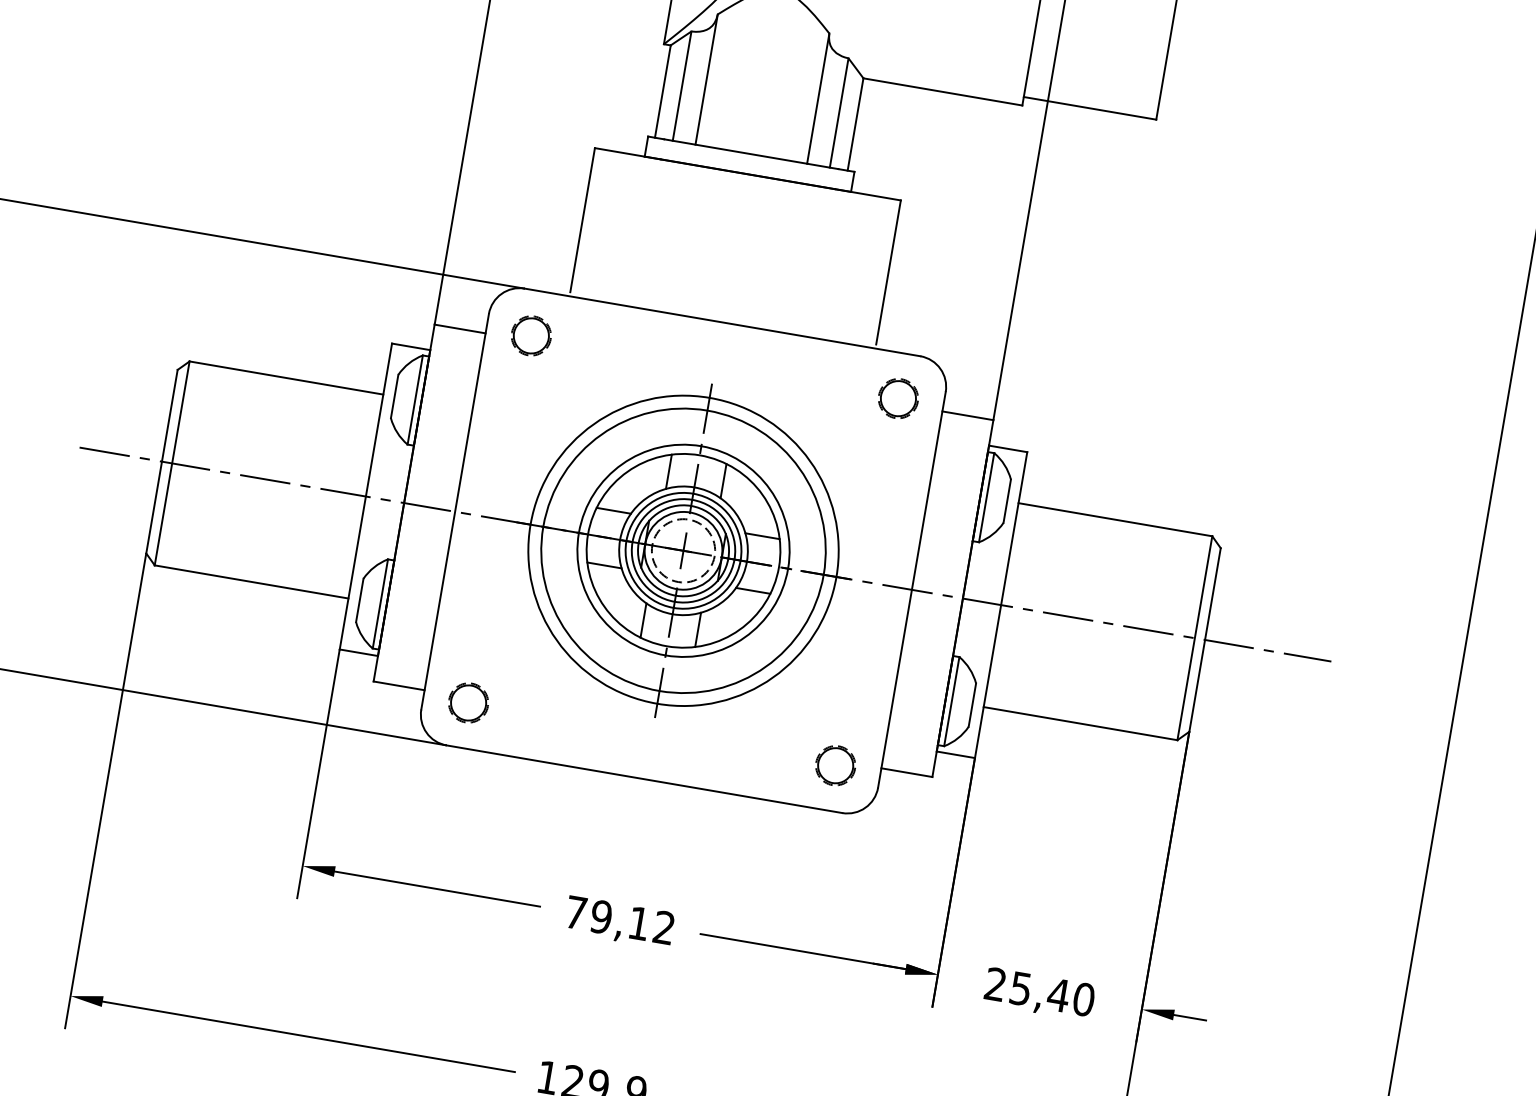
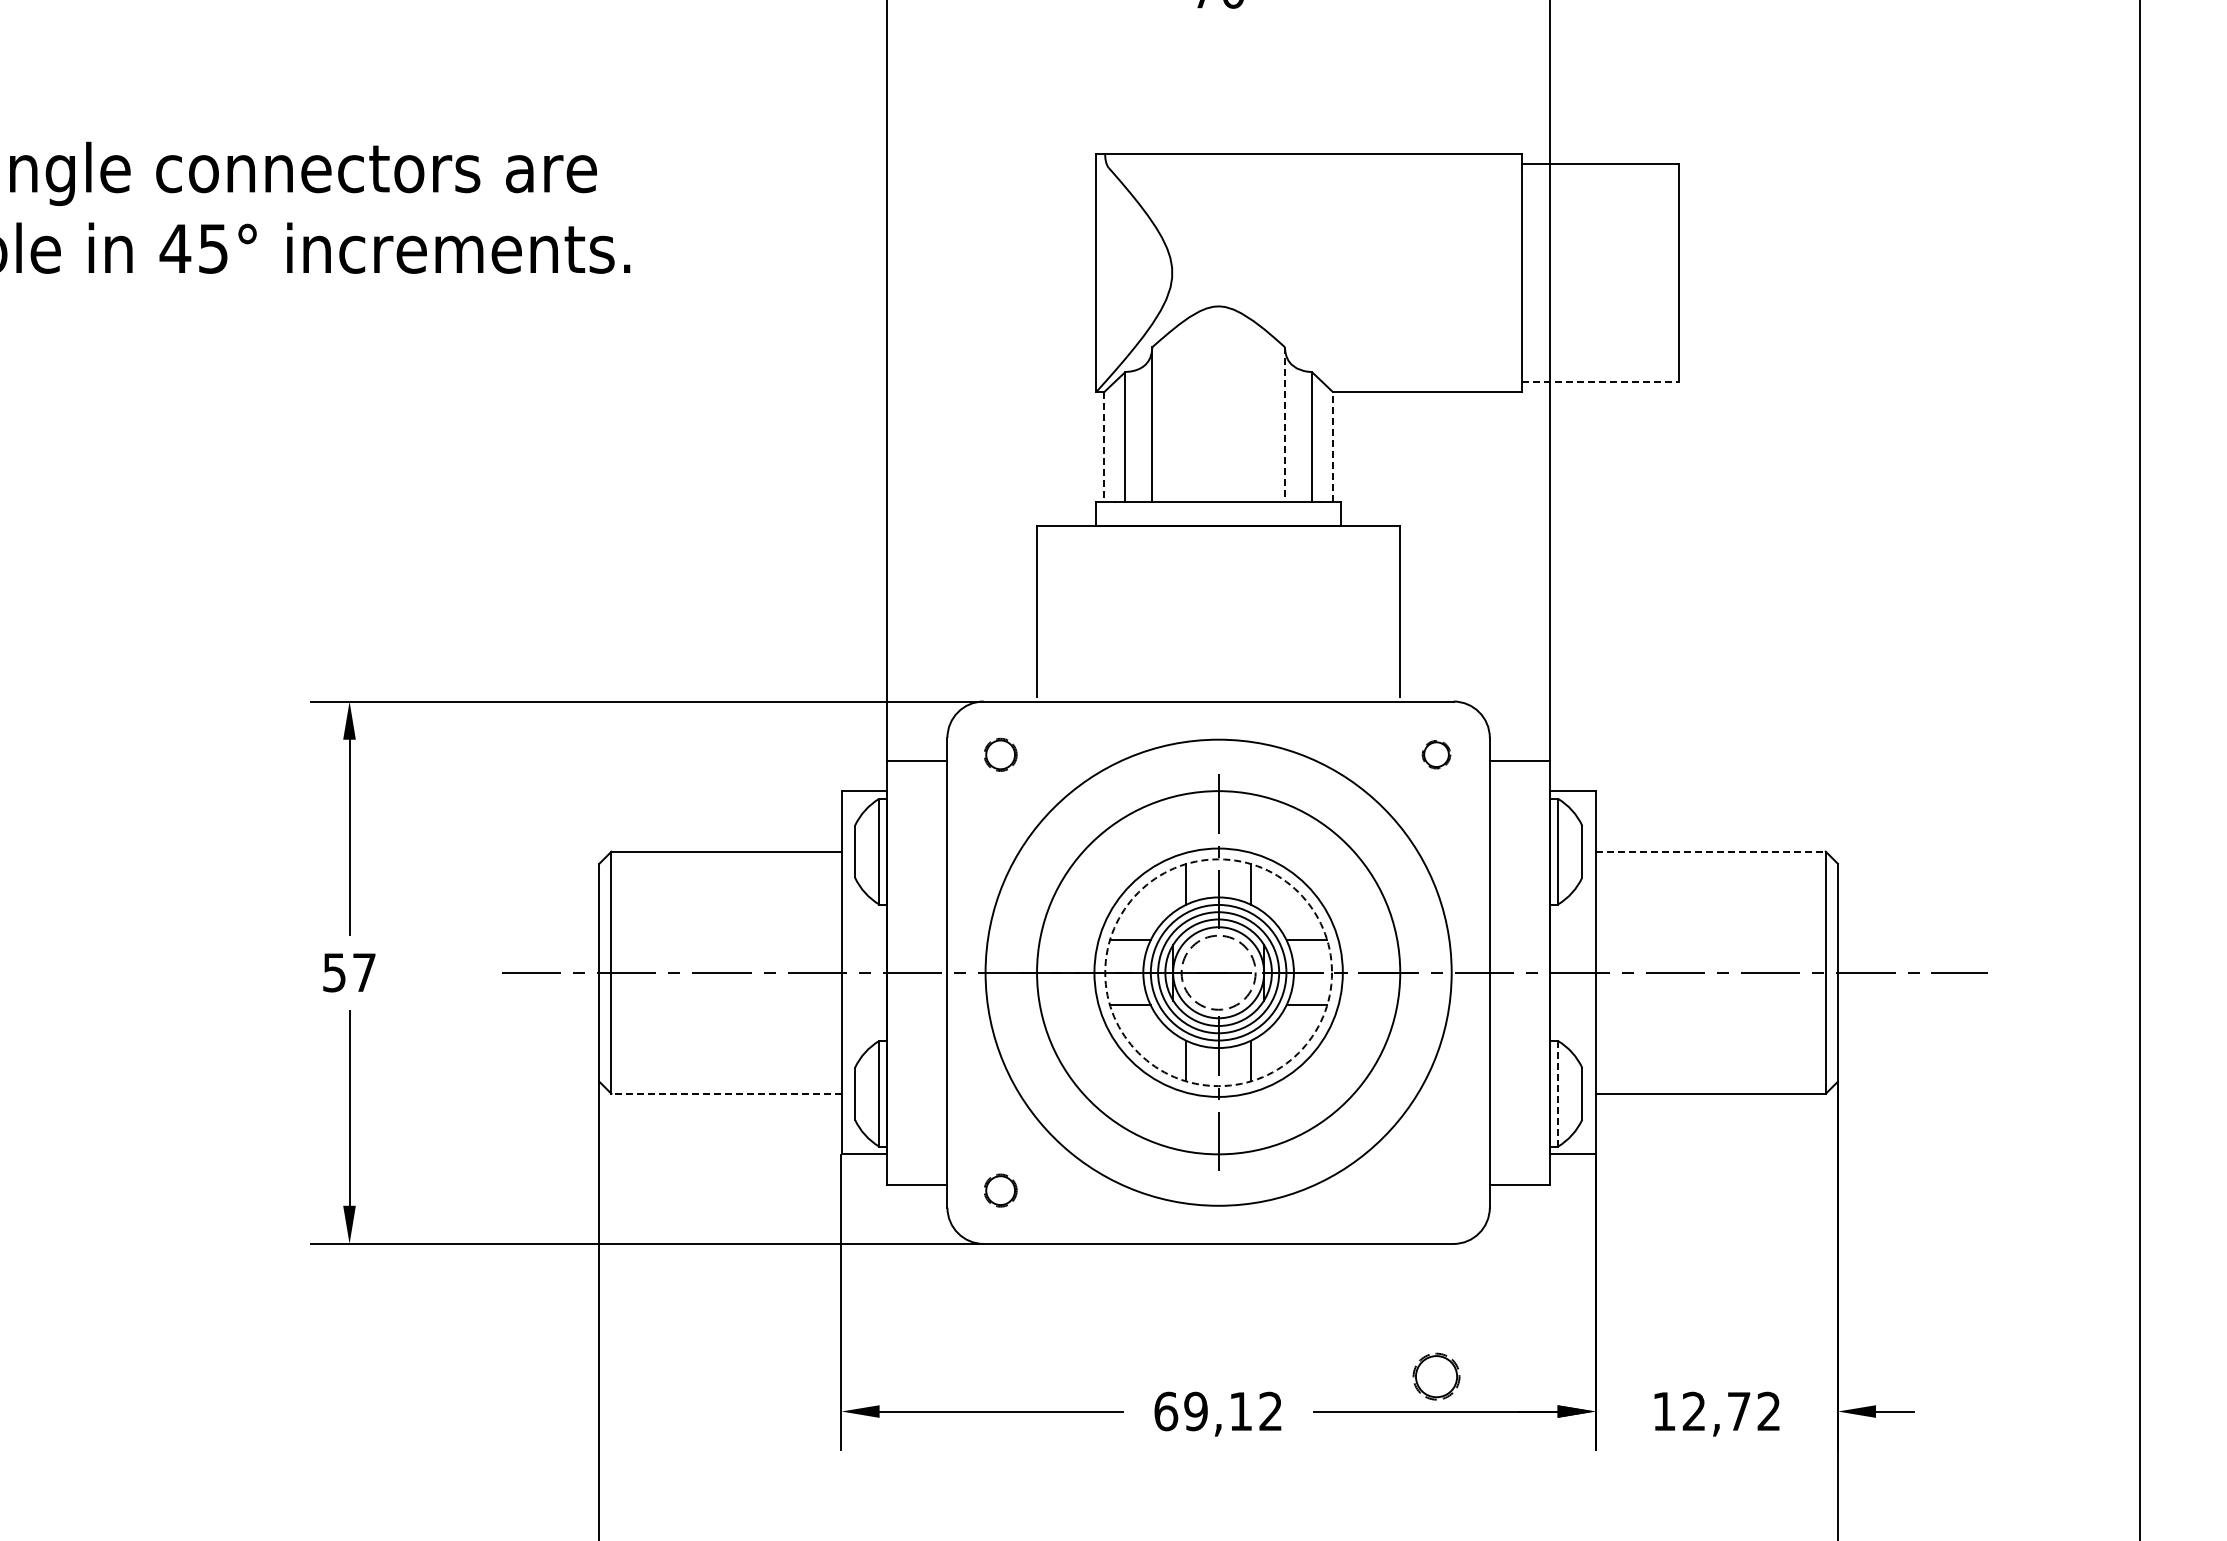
line: (663, 91) -> (1104, 446), solid -> dashed
line: (817, 99) -> (1284, 425), solid -> dashed
line: (1090, 108) -> (1600, 382), solid -> dashed
line: (856, 124) -> (1333, 446), solid -> dashed
part: (531, 335) -> (1000, 754), size x0.7
part: (898, 398) -> (1436, 754), size x0.6
line: (1116, 519) -> (1711, 851), solid -> dashed
circle: (683, 550) -> (1218, 972), size x1.4
circle: (683, 550) -> (1218, 972), solid -> dashed
line: (683, 550) -> (1218, 972), removed
line: (250, 581) -> (725, 1093), solid -> dashed
line: (951, 701) -> (1557, 1093), solid -> dashed
part: (468, 702) -> (1000, 1190), size x0.7
part: (835, 765) -> (1436, 1376), moved
text: (576, 912) -> (1166, 1411), 79,12 -> 69,12
text: (1039, 992) -> (1716, 1411), 25,40 -> 12,72

